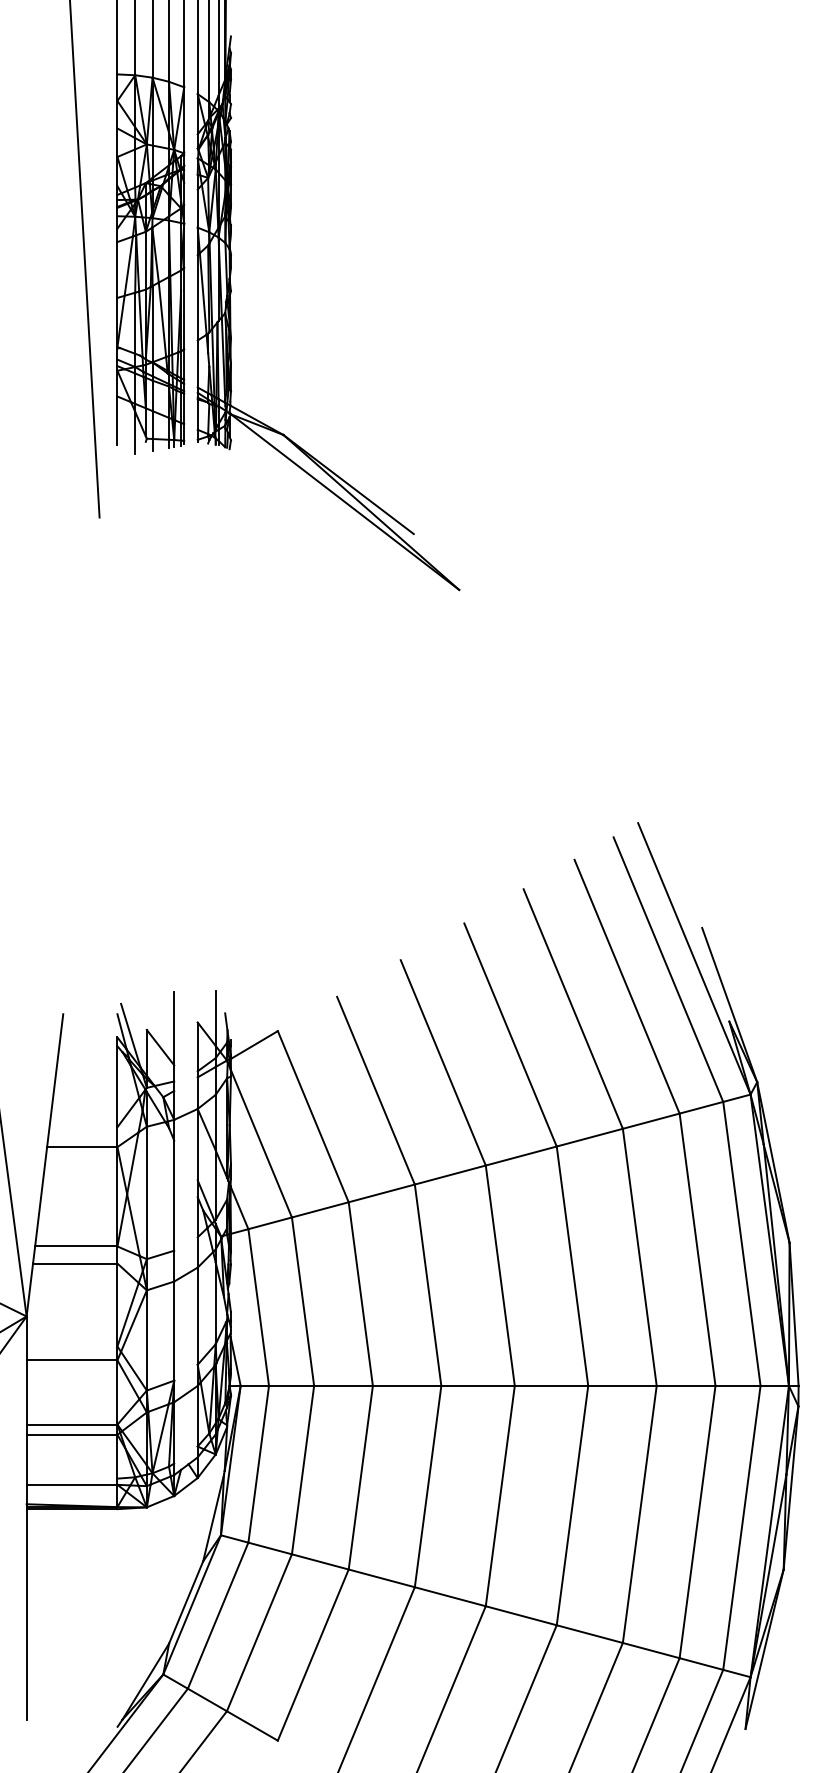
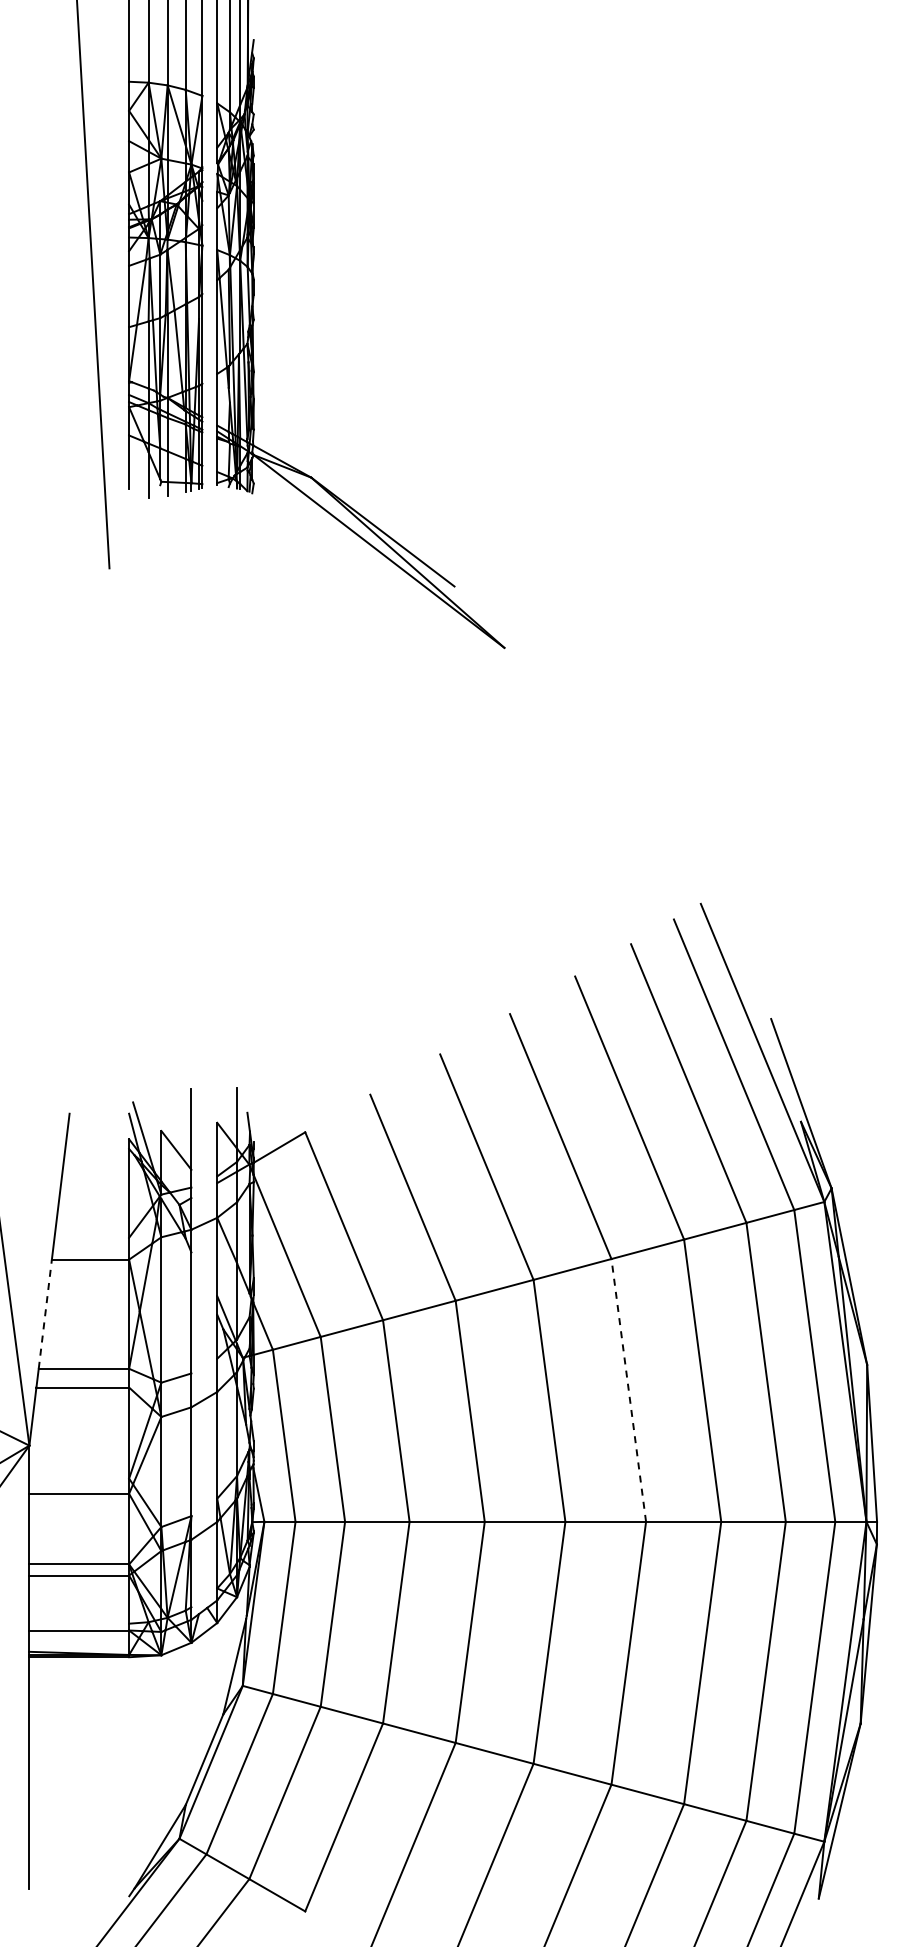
line: (41, 1197) -> (45, 1314), solid -> dashed
line: (572, 1266) -> (628, 1390), solid -> dashed

